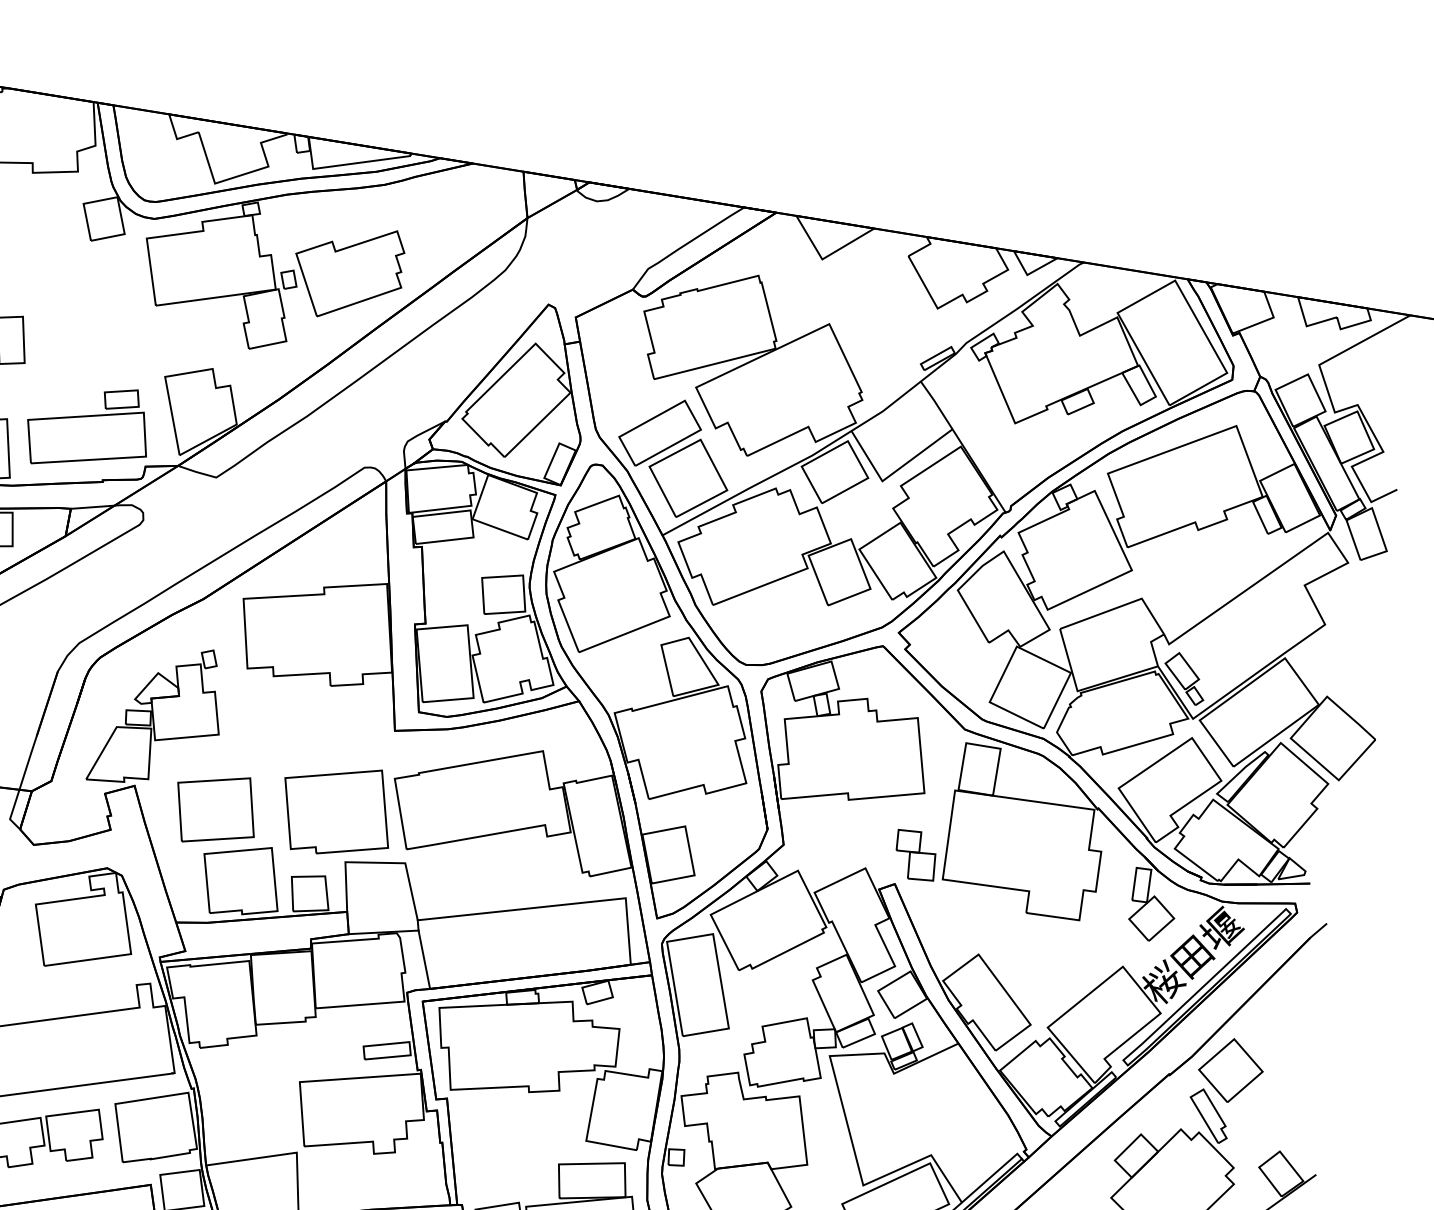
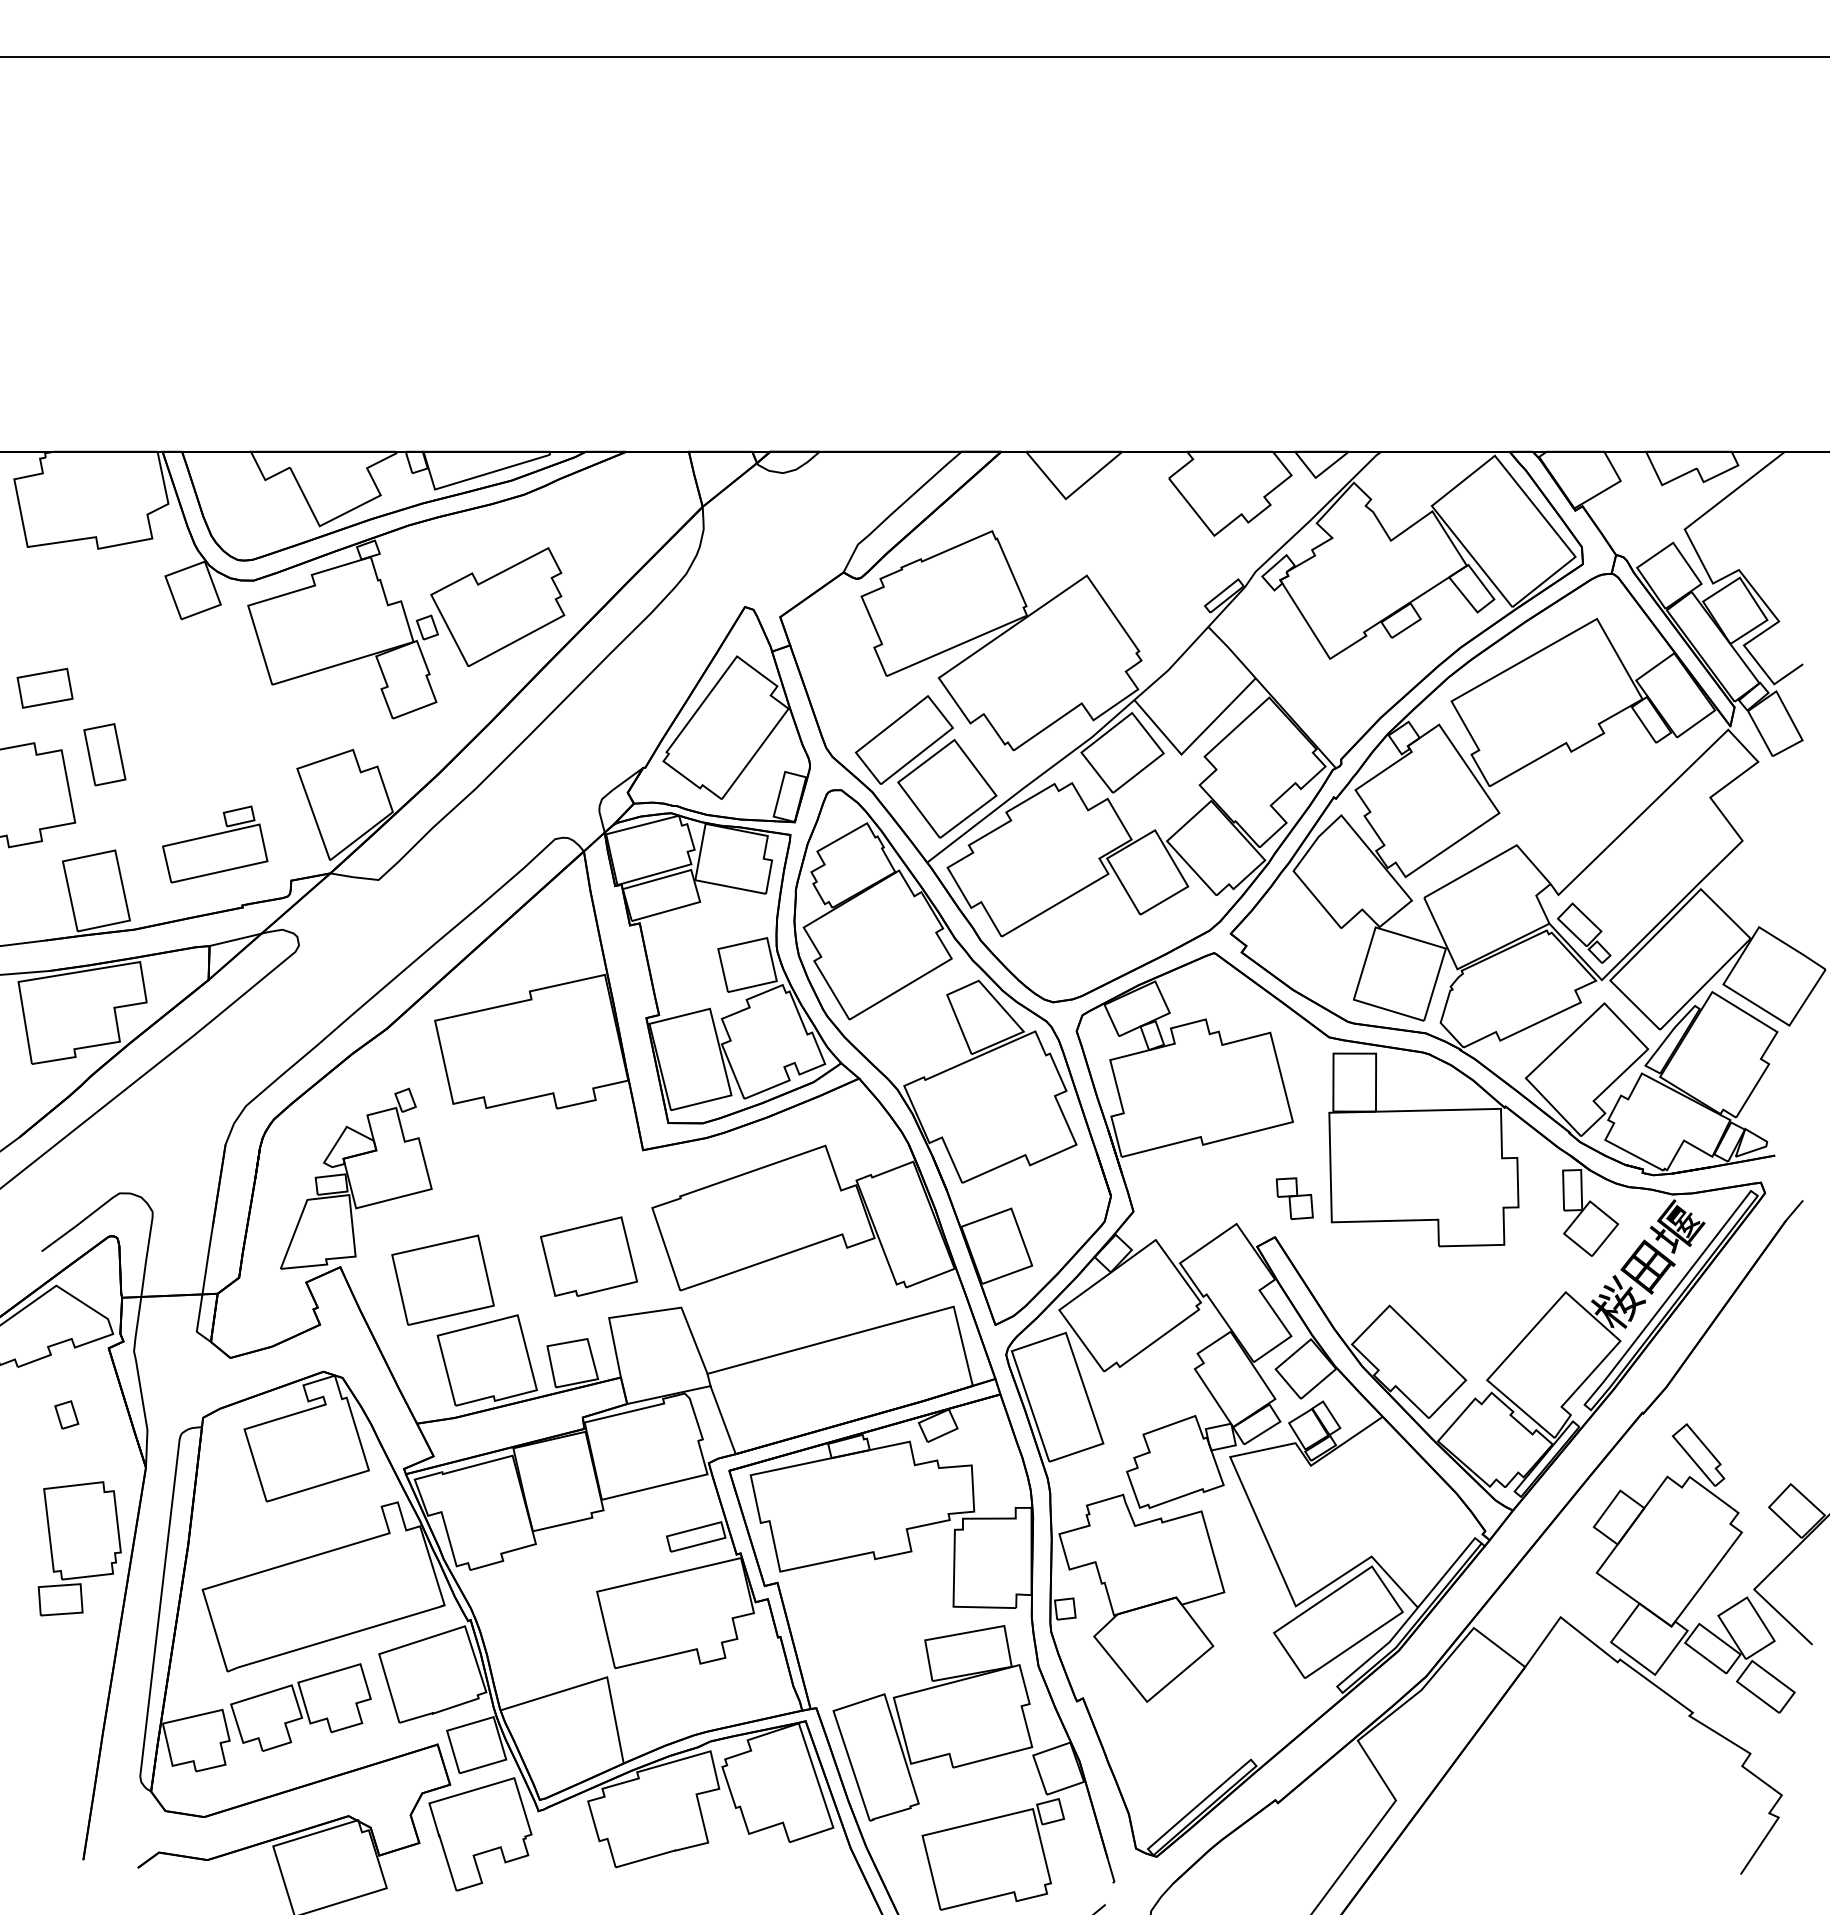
part: (88, 427) -> (214, 844), size x0.7
part: (336, 809) -> (588, 1256), size x0.7
part: (915, 855) -> (1294, 1198), size x0.7
part: (1230, 1069) -> (1715, 1395), removed

